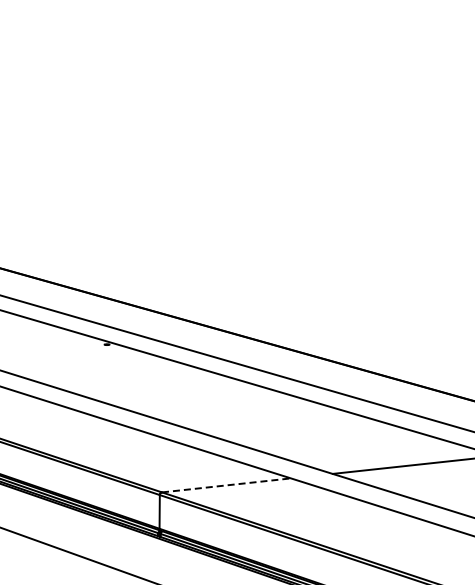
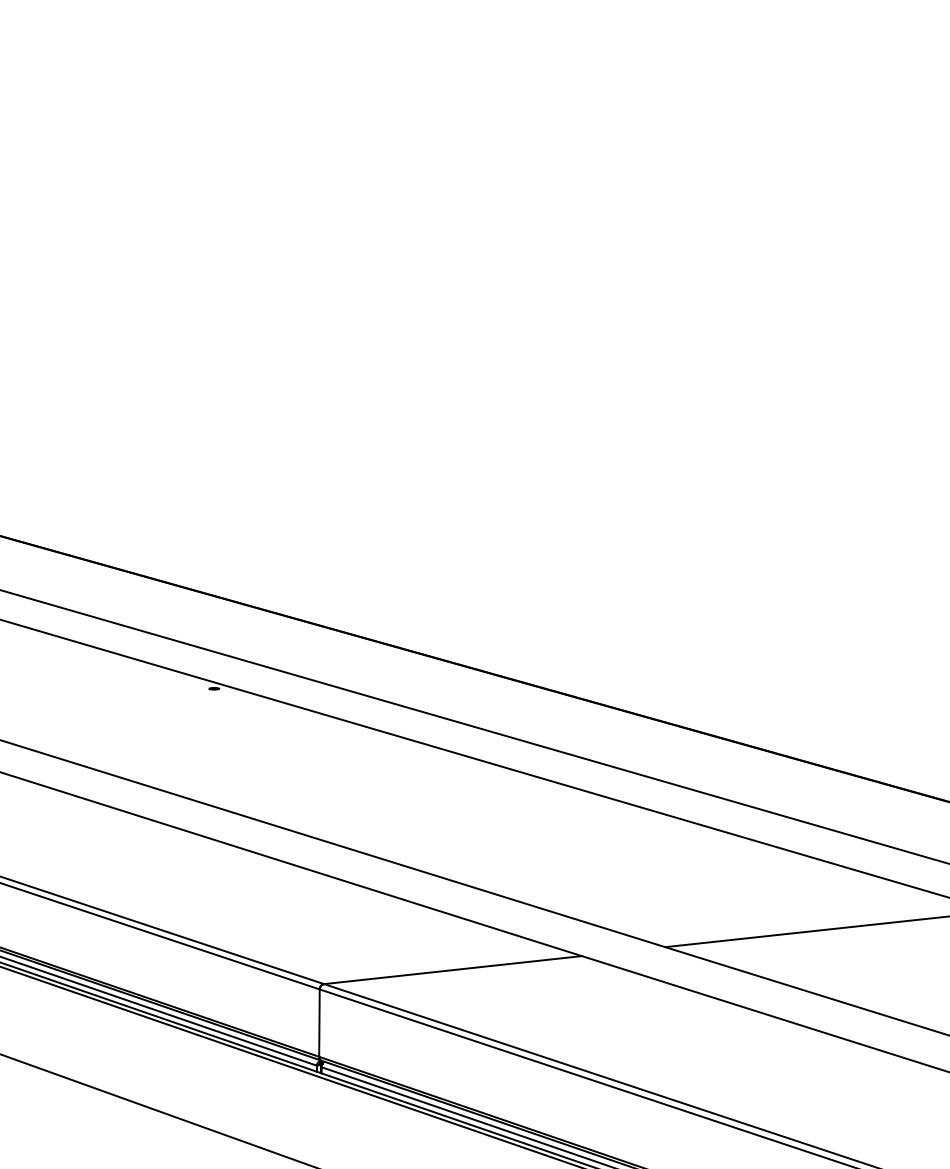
line: (226, 485) -> (453, 970), dashed -> solid

